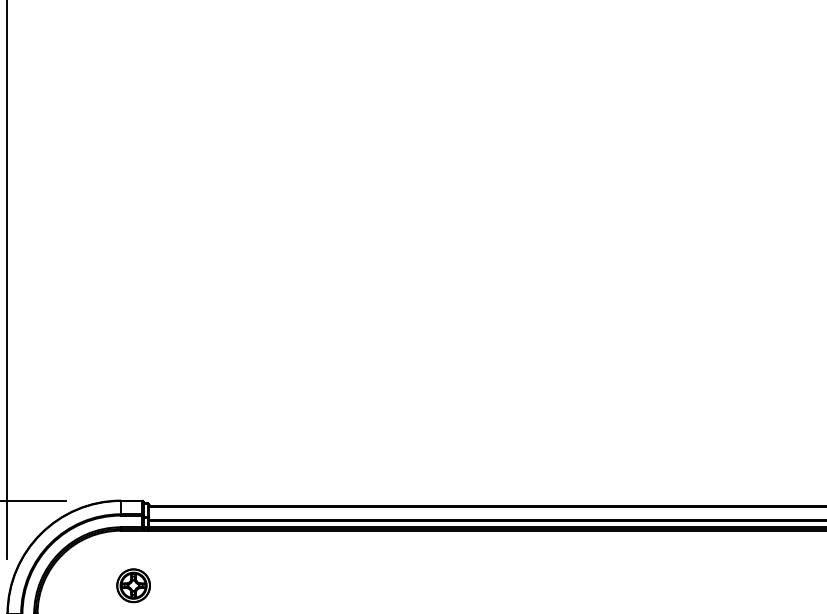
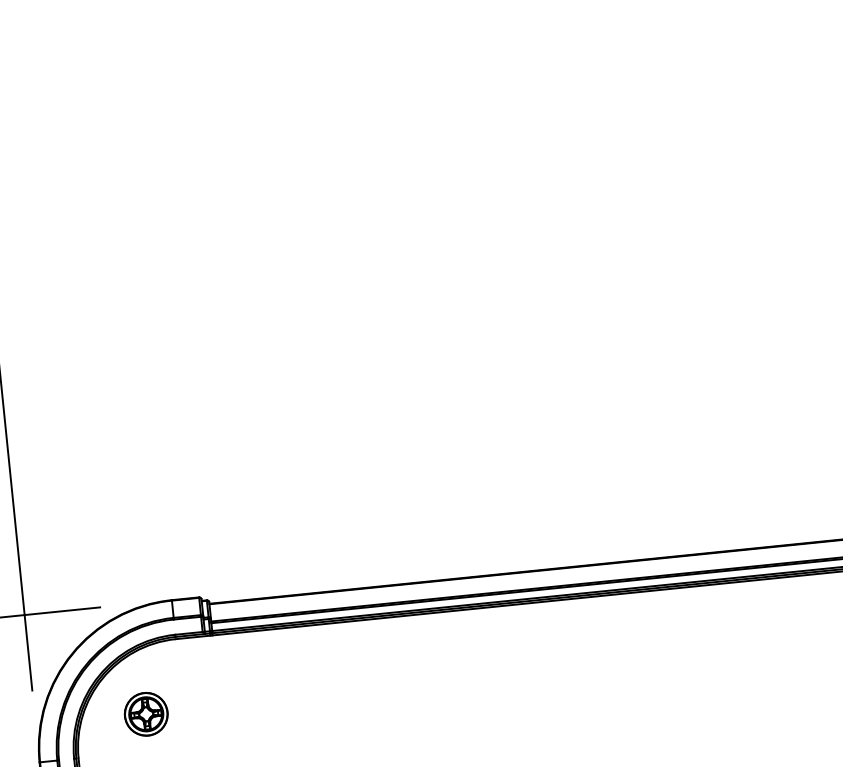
part: (133, 585) -> (146, 713), moved

